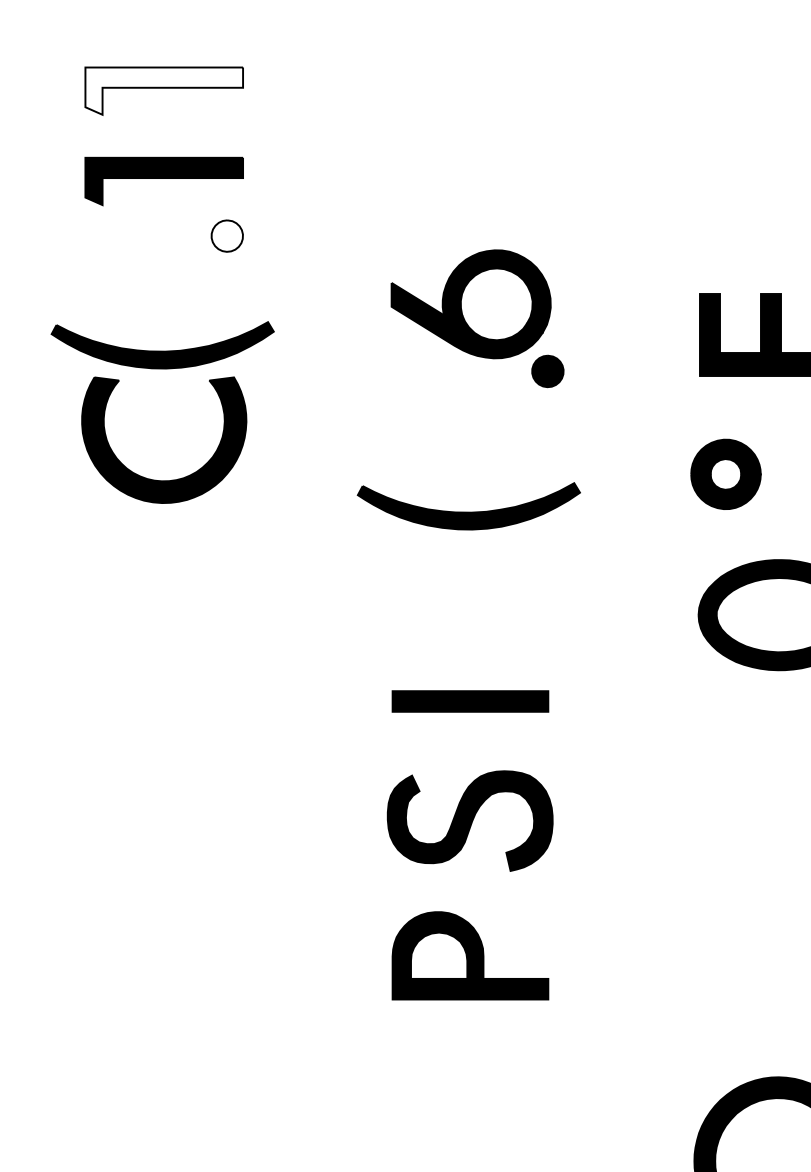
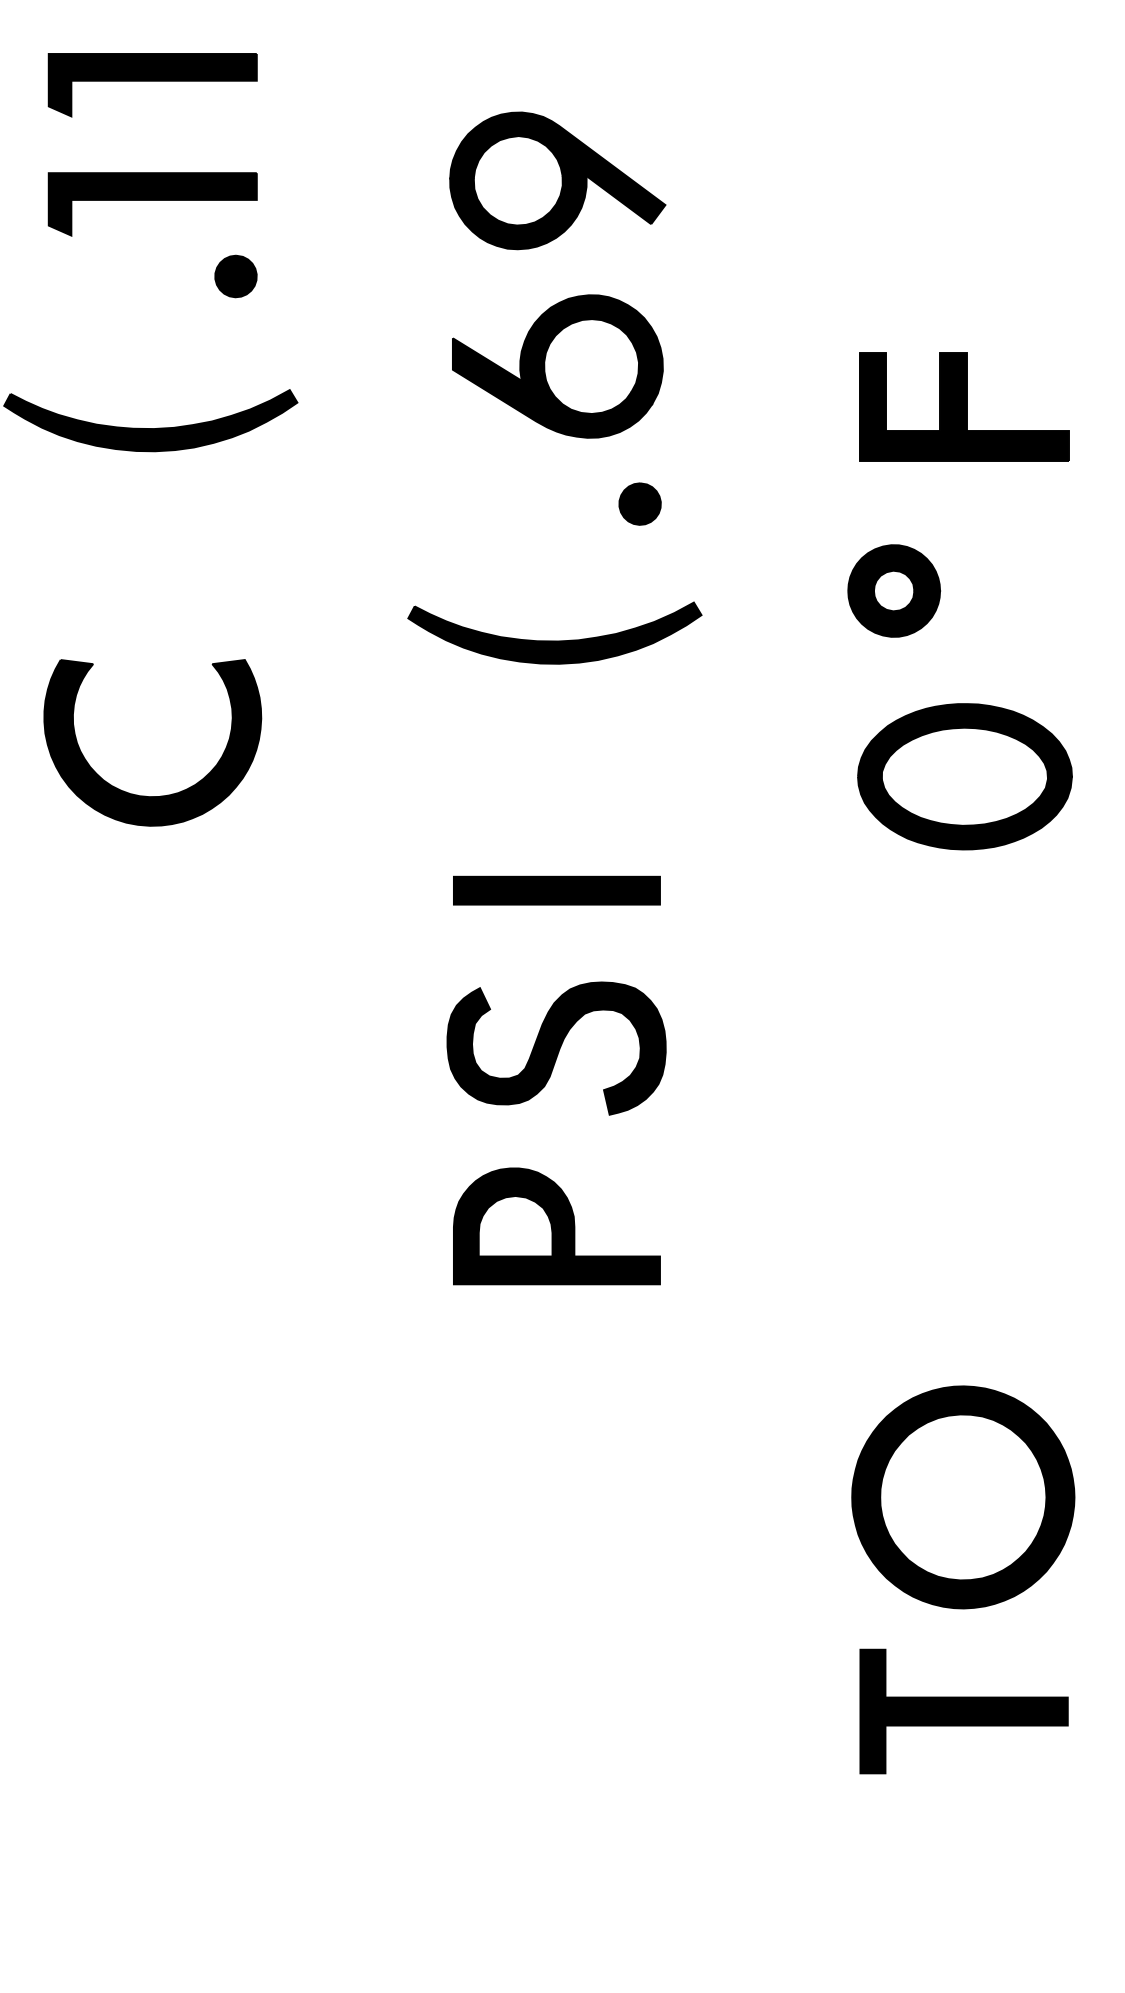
fill: (164, 91) -> (152, 85), added
part: (470, 163) -> (557, 180), added
fill: (226, 236) -> (235, 276), added
part: (547, 370) -> (639, 503), moved
part: (158, 480) -> (145, 795), moved

